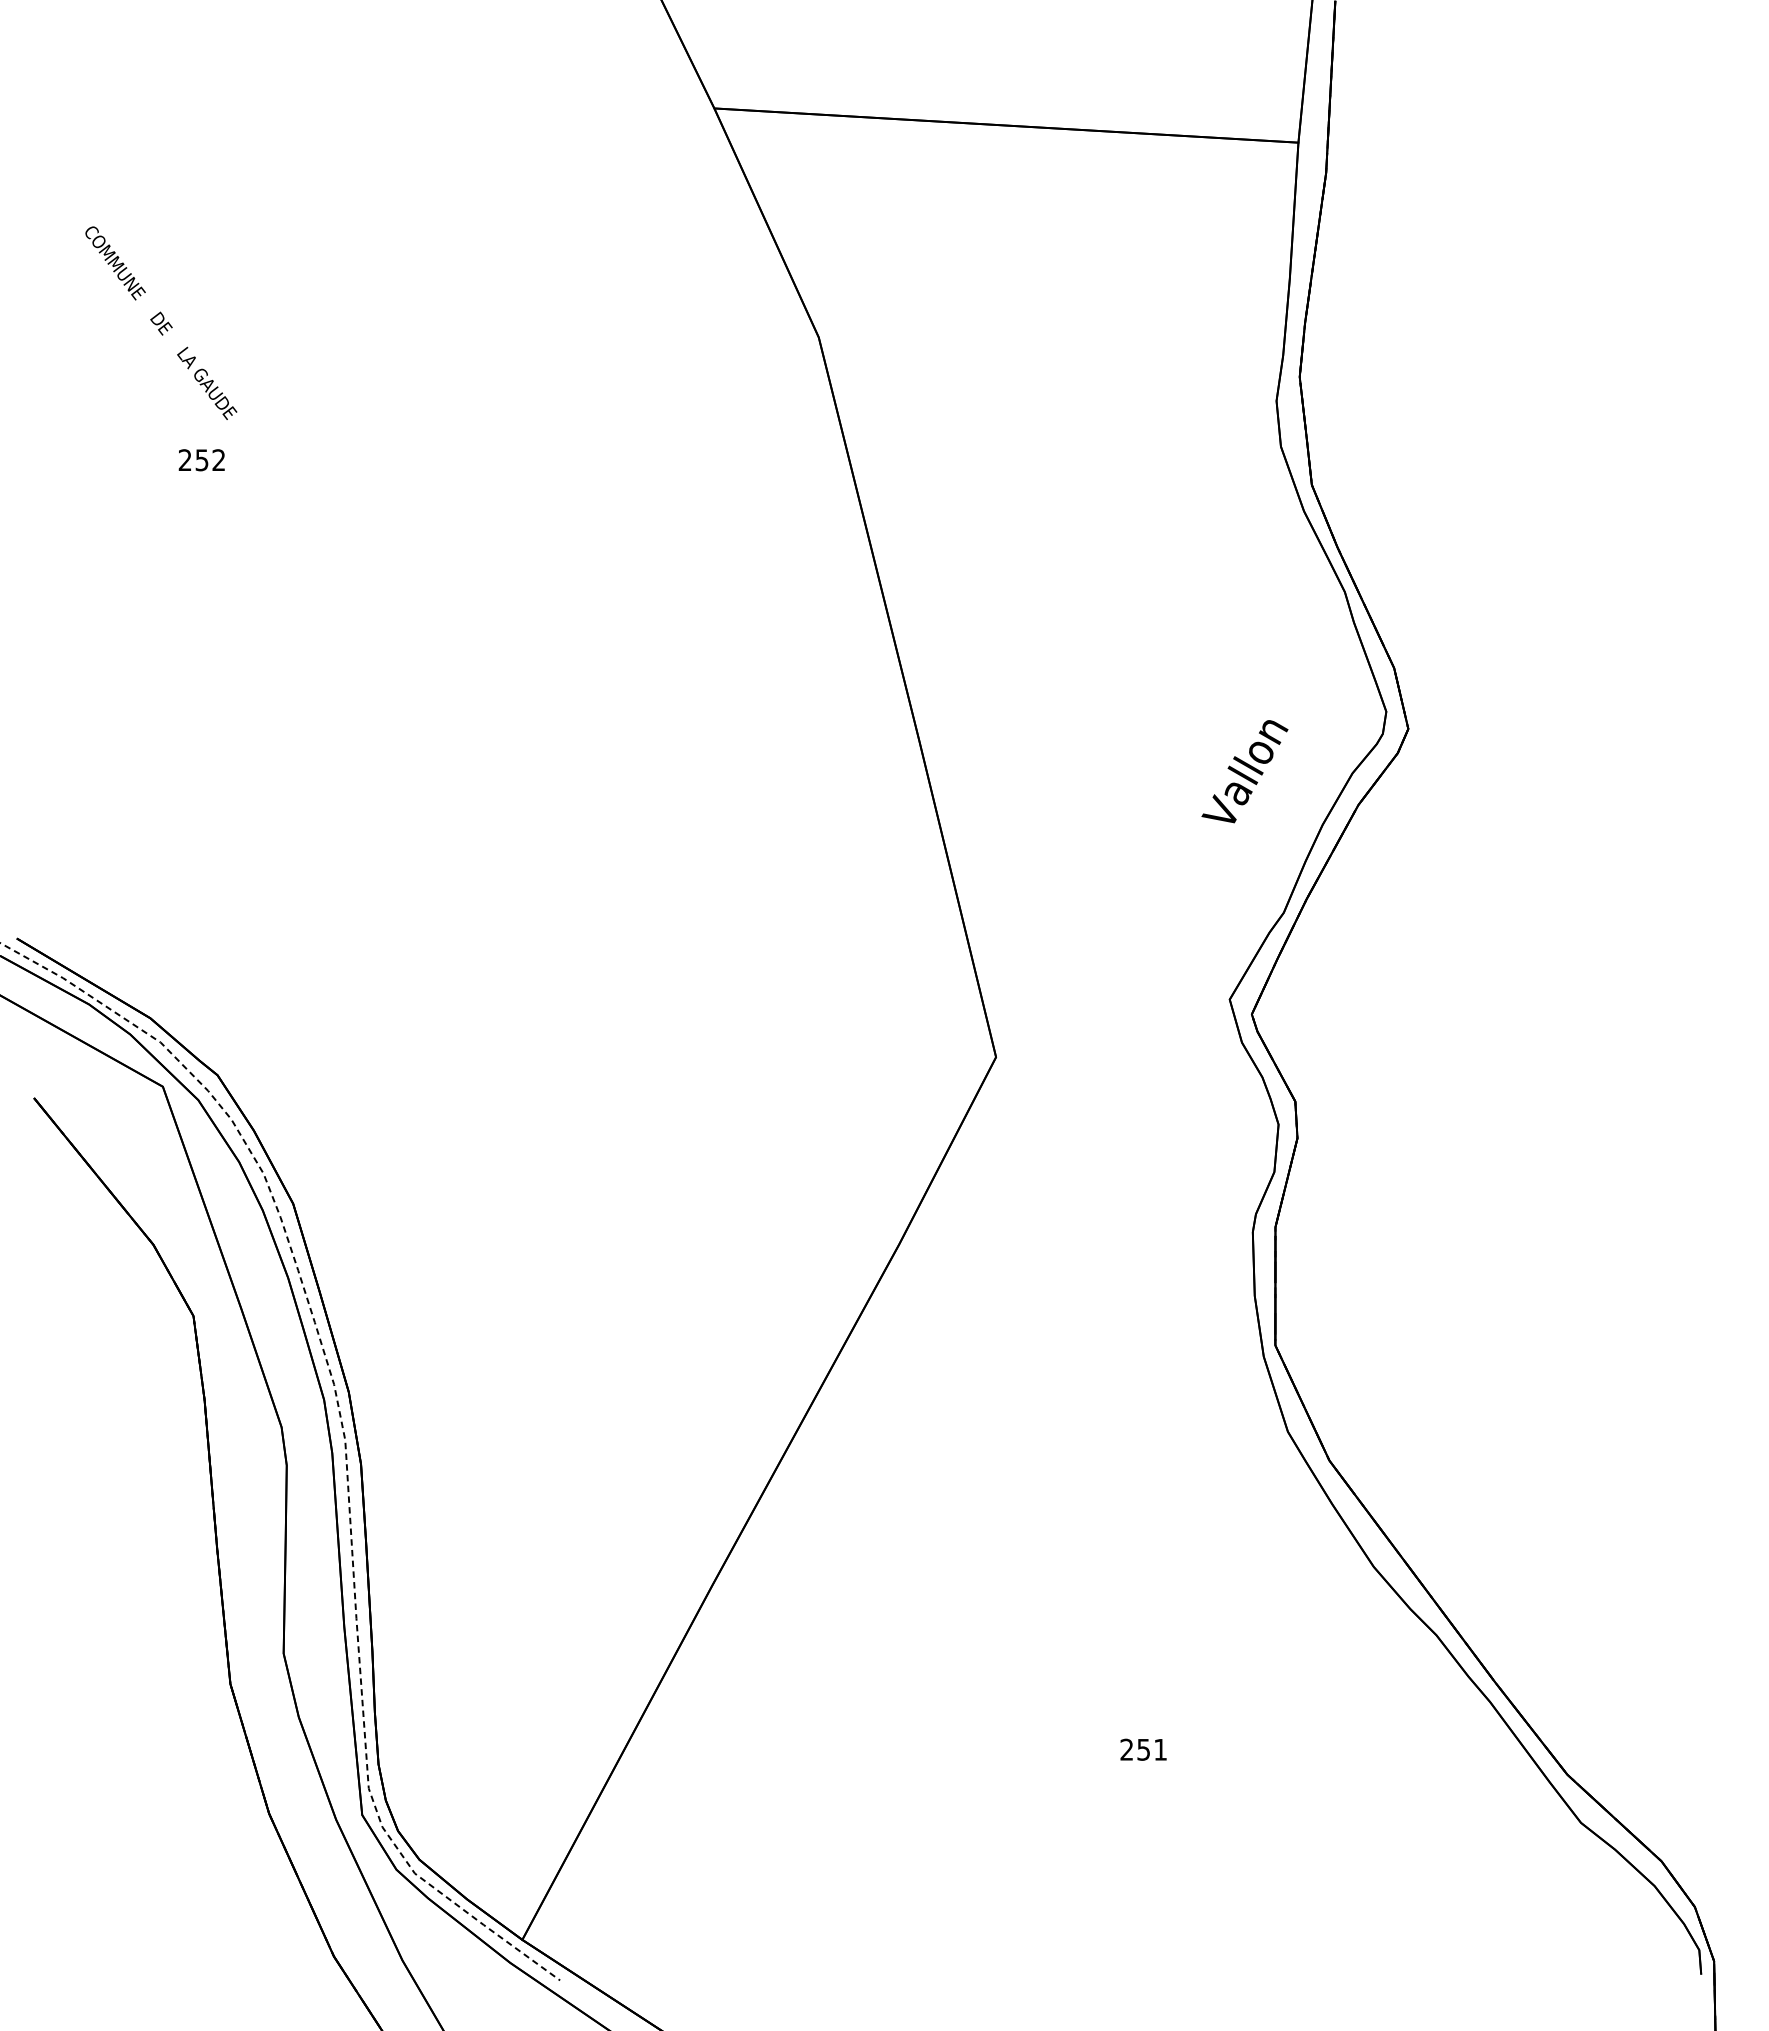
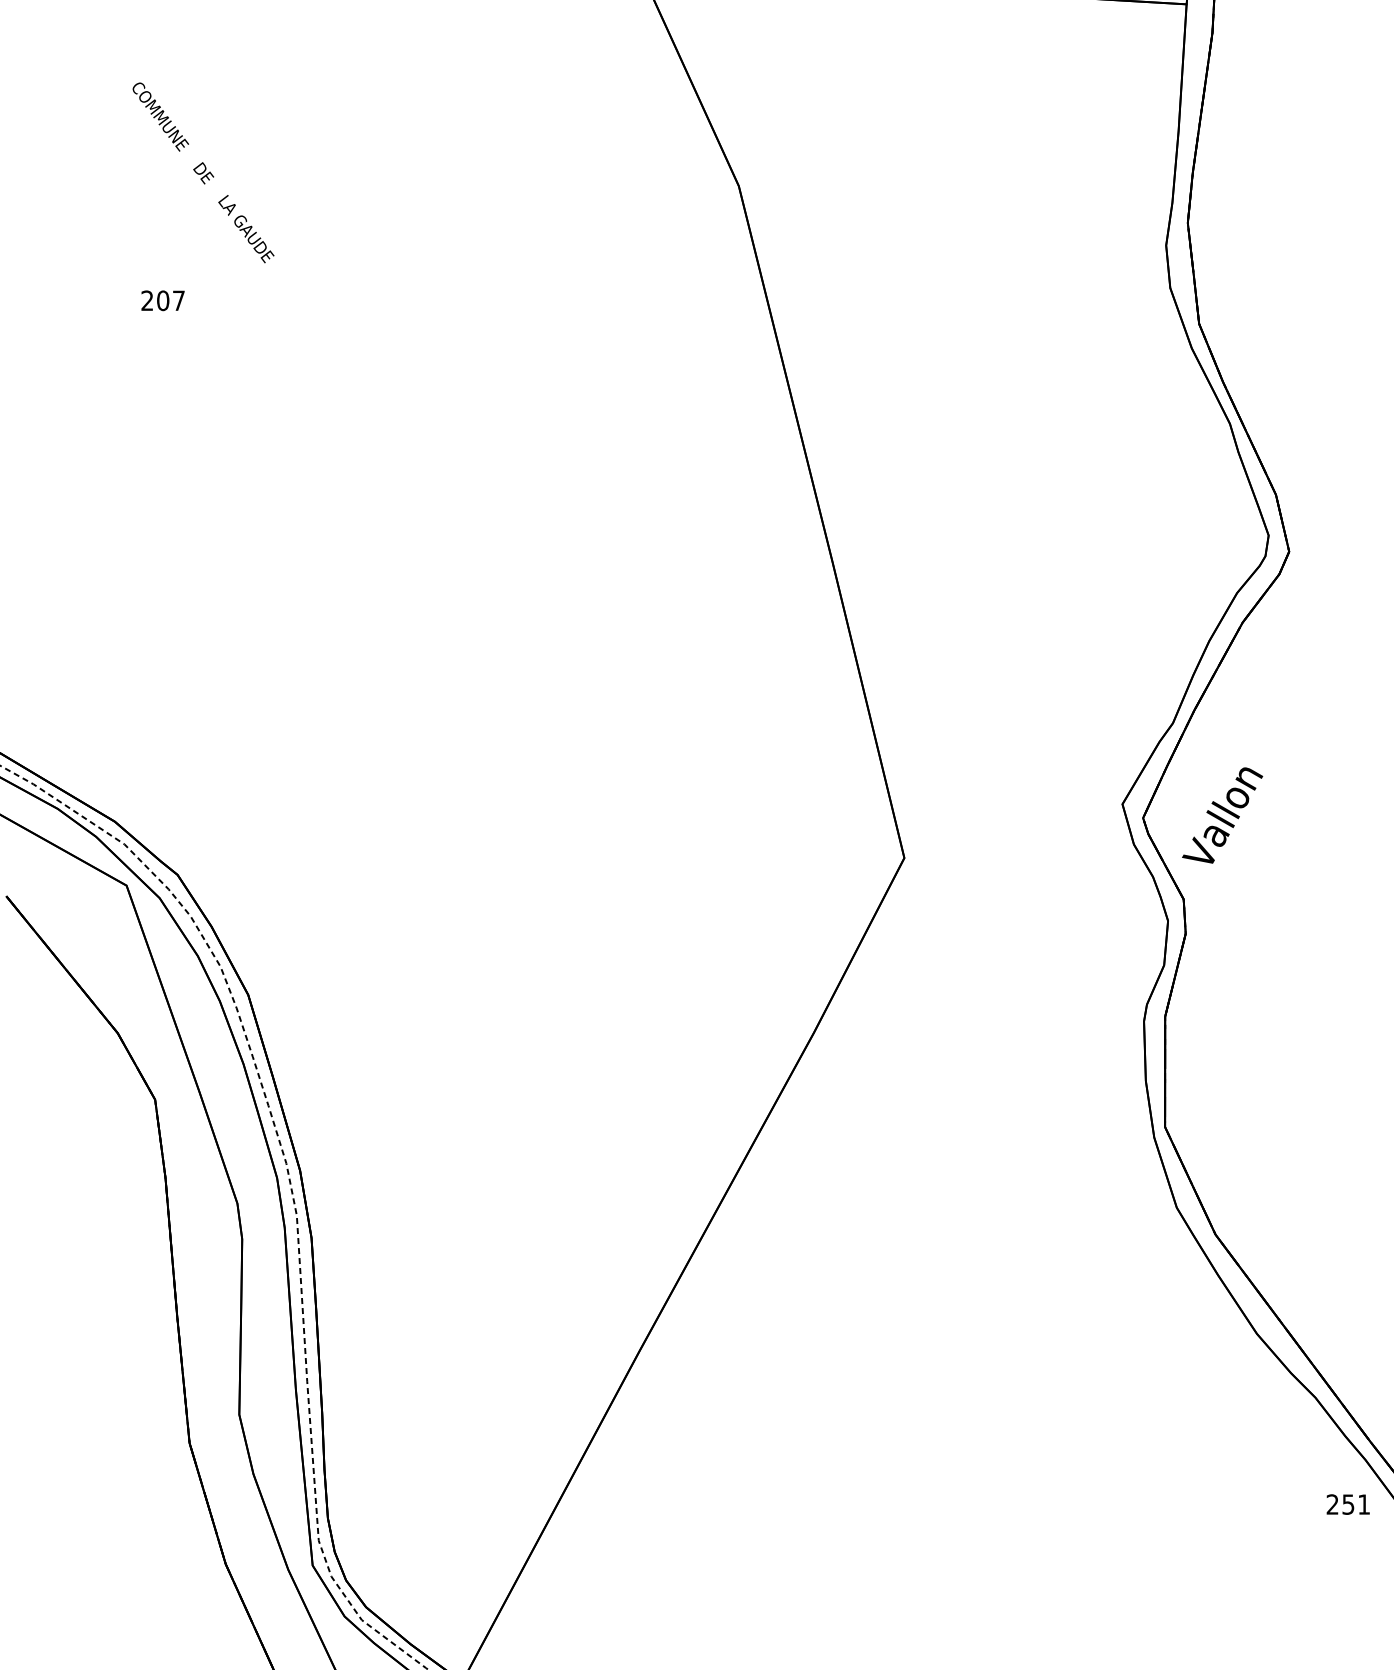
text: (161, 322) -> (203, 172), moved
text: (210, 460) -> (171, 301), 252 -> 207
text: (1244, 771) -> (1222, 815), moved
text: (1143, 1749) -> (1348, 1504), moved

